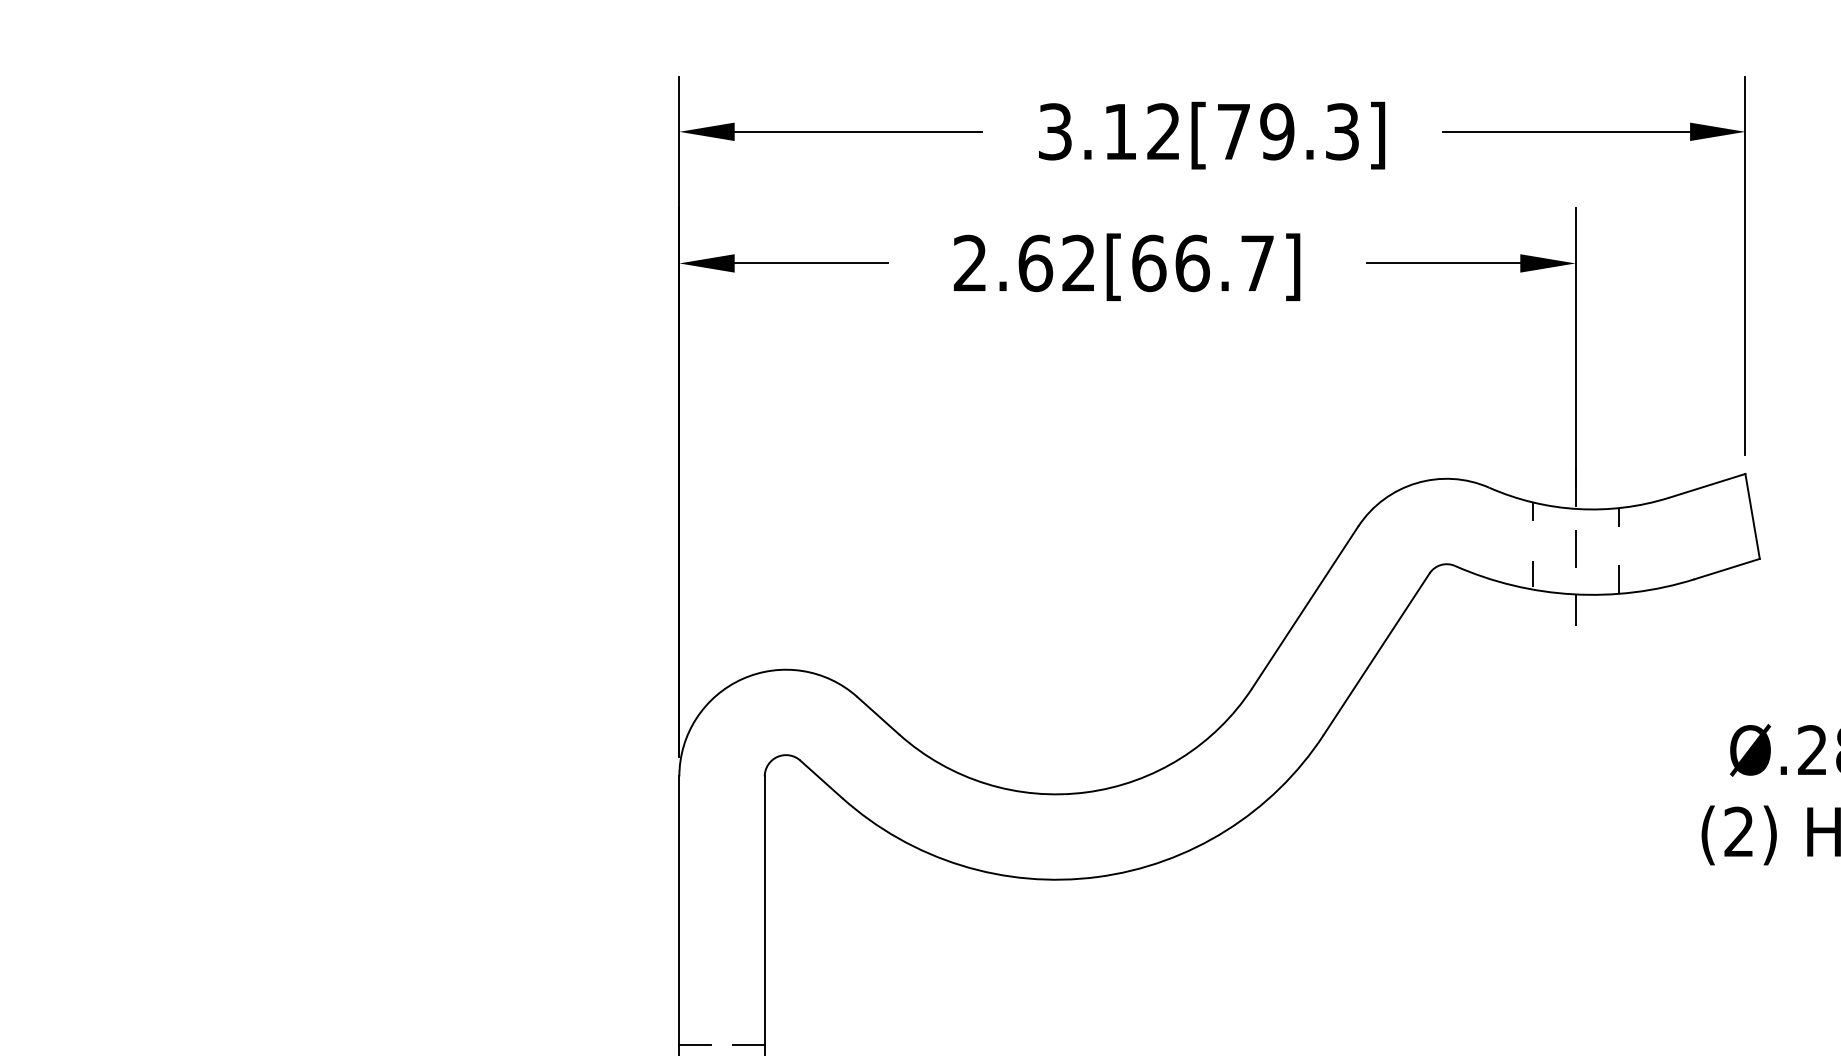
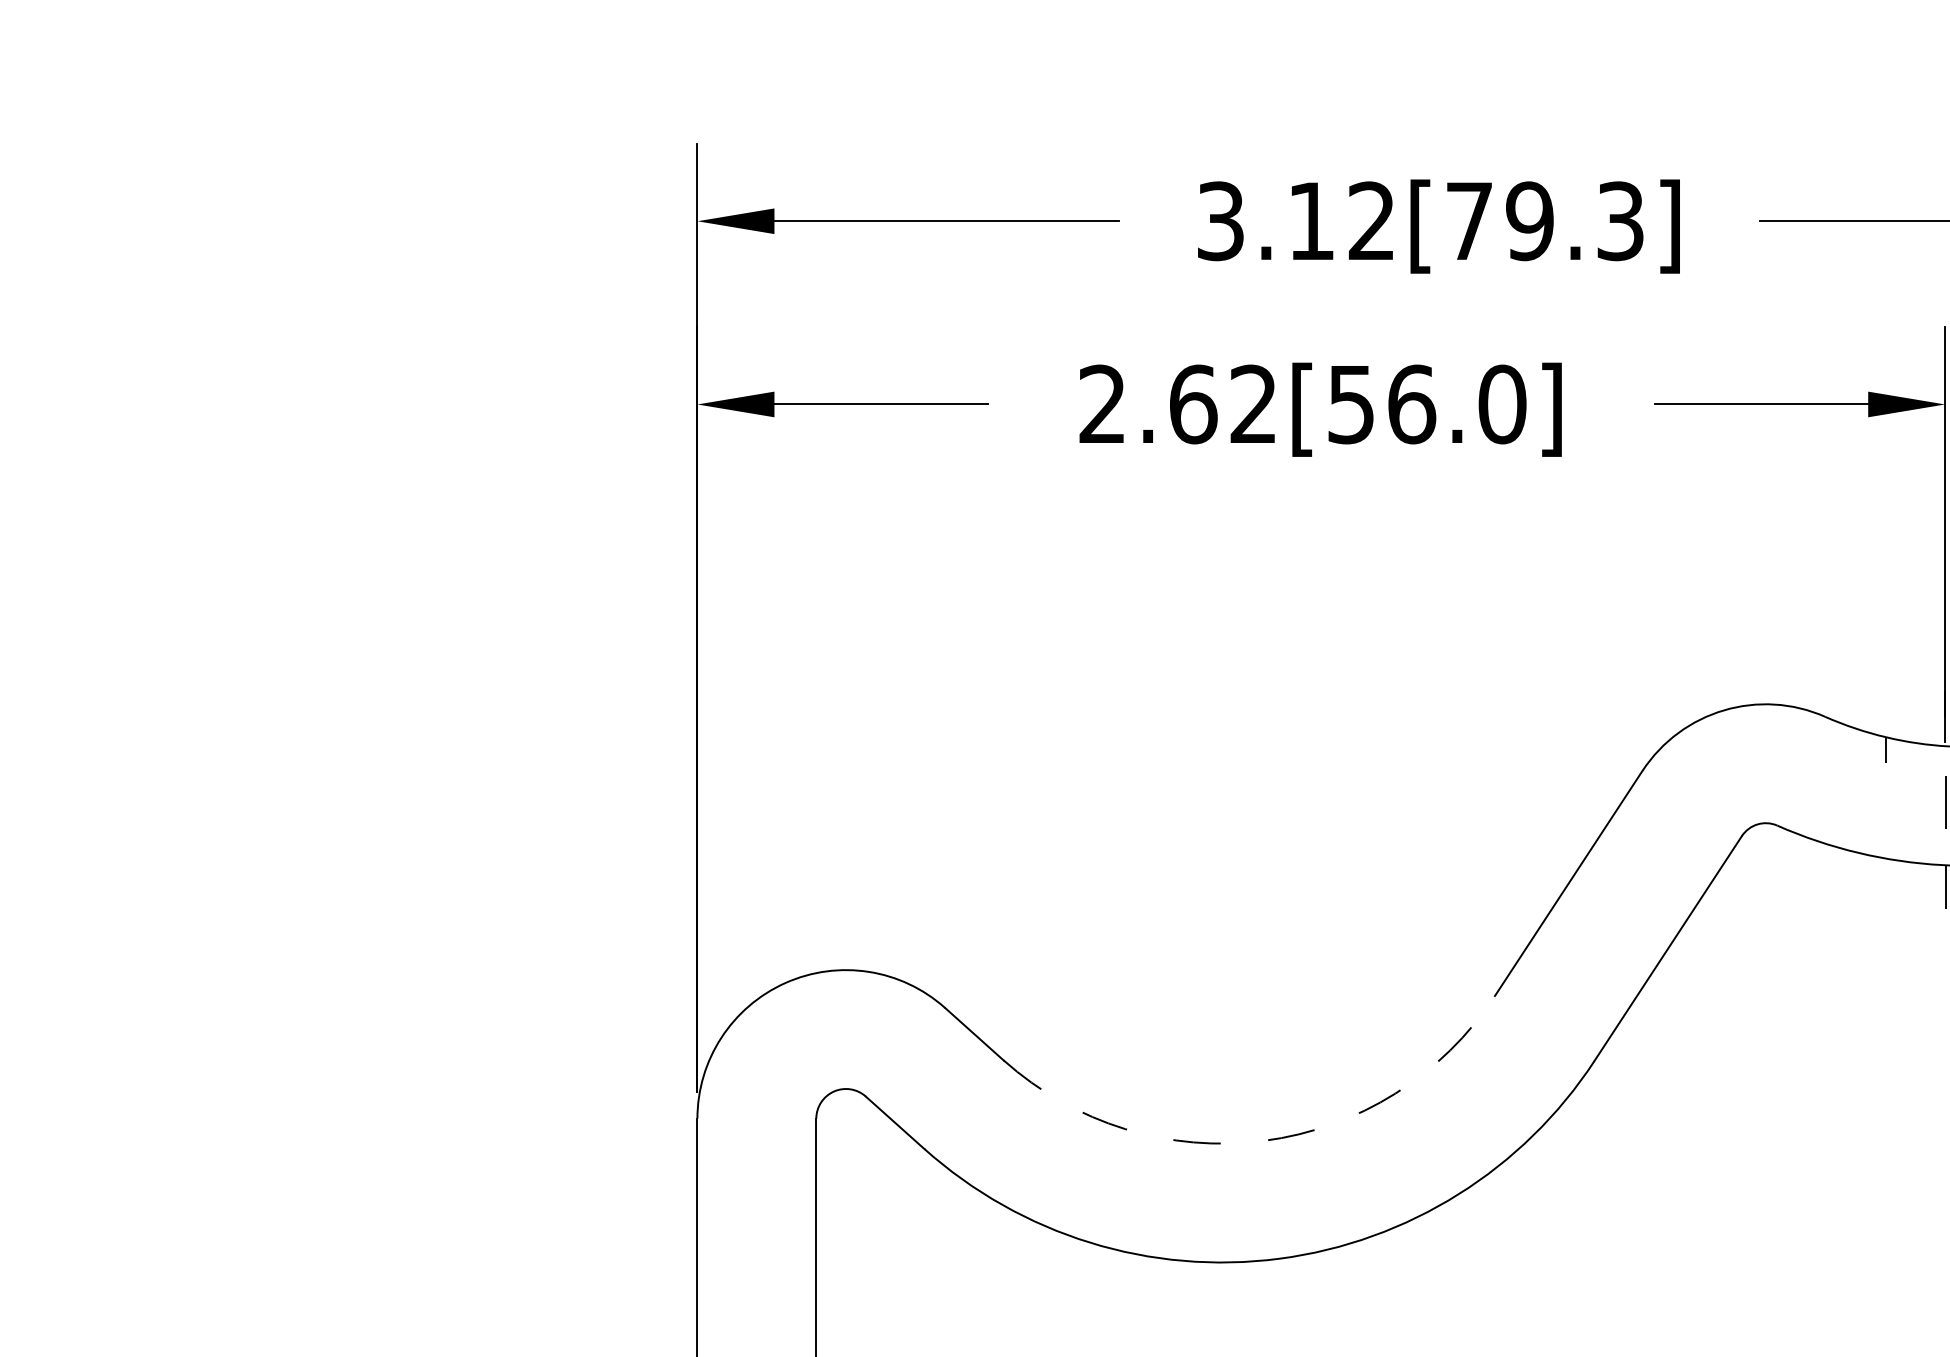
text: (1203, 263) -> (1427, 404), 2.62[66.7] -> 2.62[56.0]
line: (1533, 573) -> (1886, 836), removed
arc: (1086, 792) -> (1264, 1141), solid -> dashed

